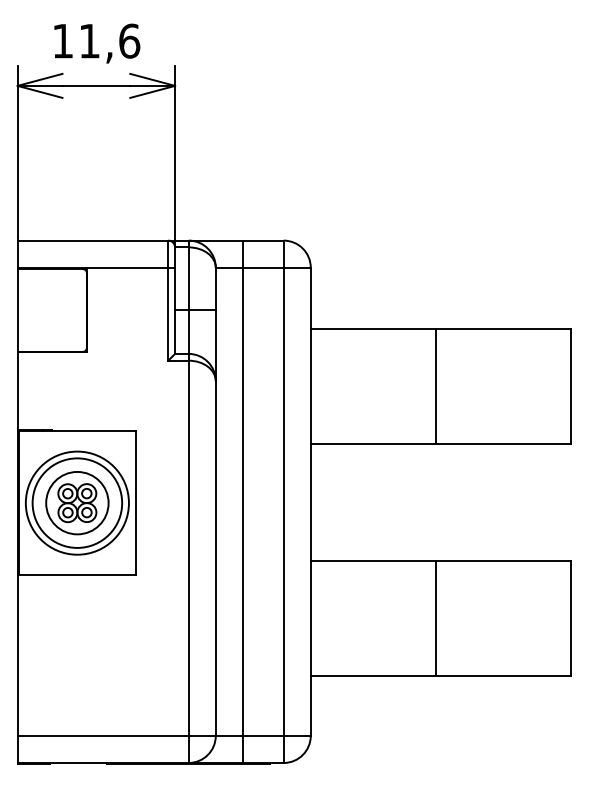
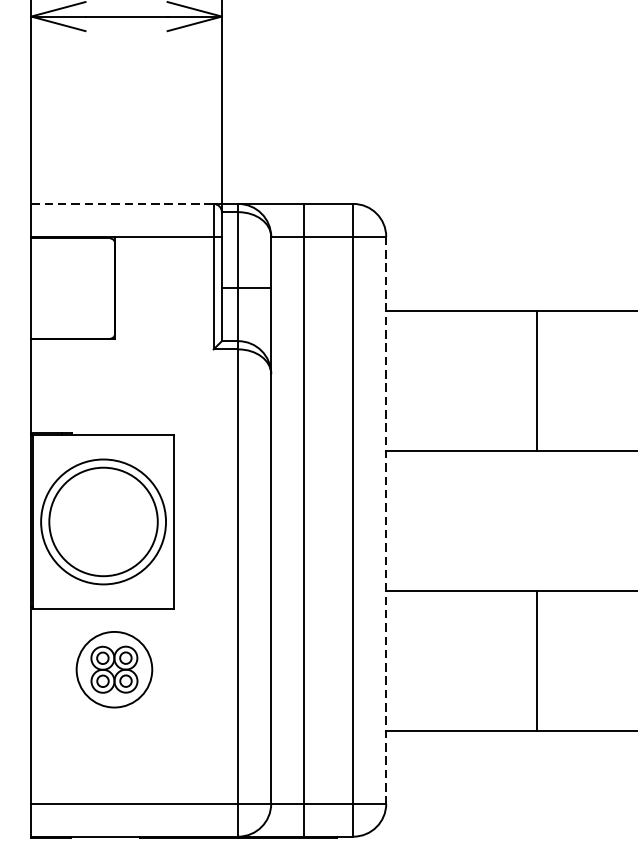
line: (93, 240) -> (123, 203), solid -> dashed
line: (310, 502) -> (385, 521), solid -> dashed
part: (77, 503) -> (114, 670), moved

